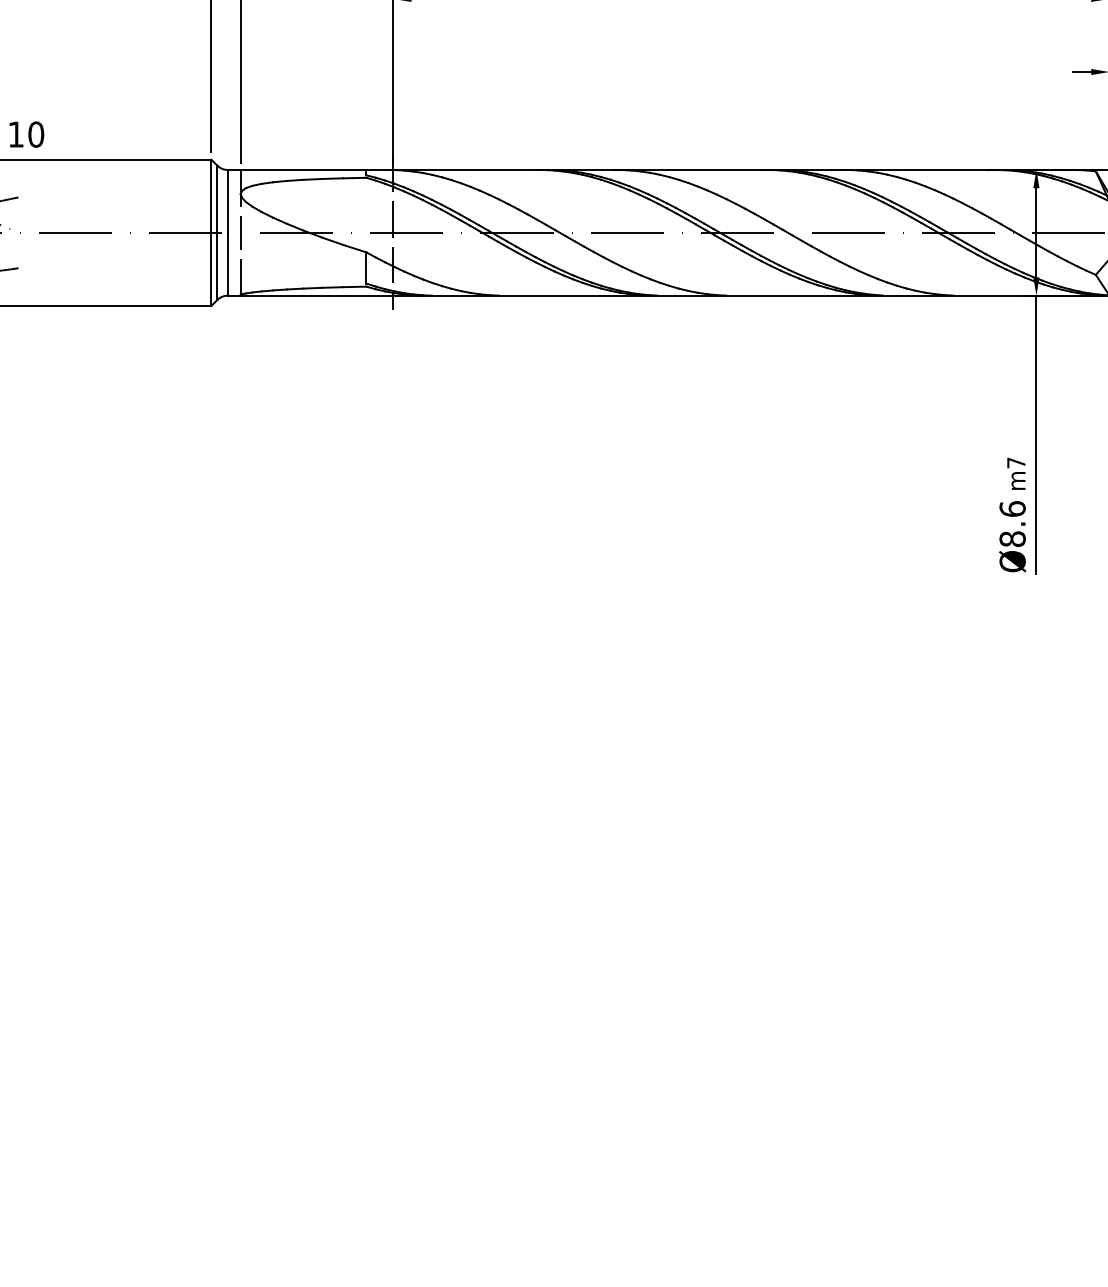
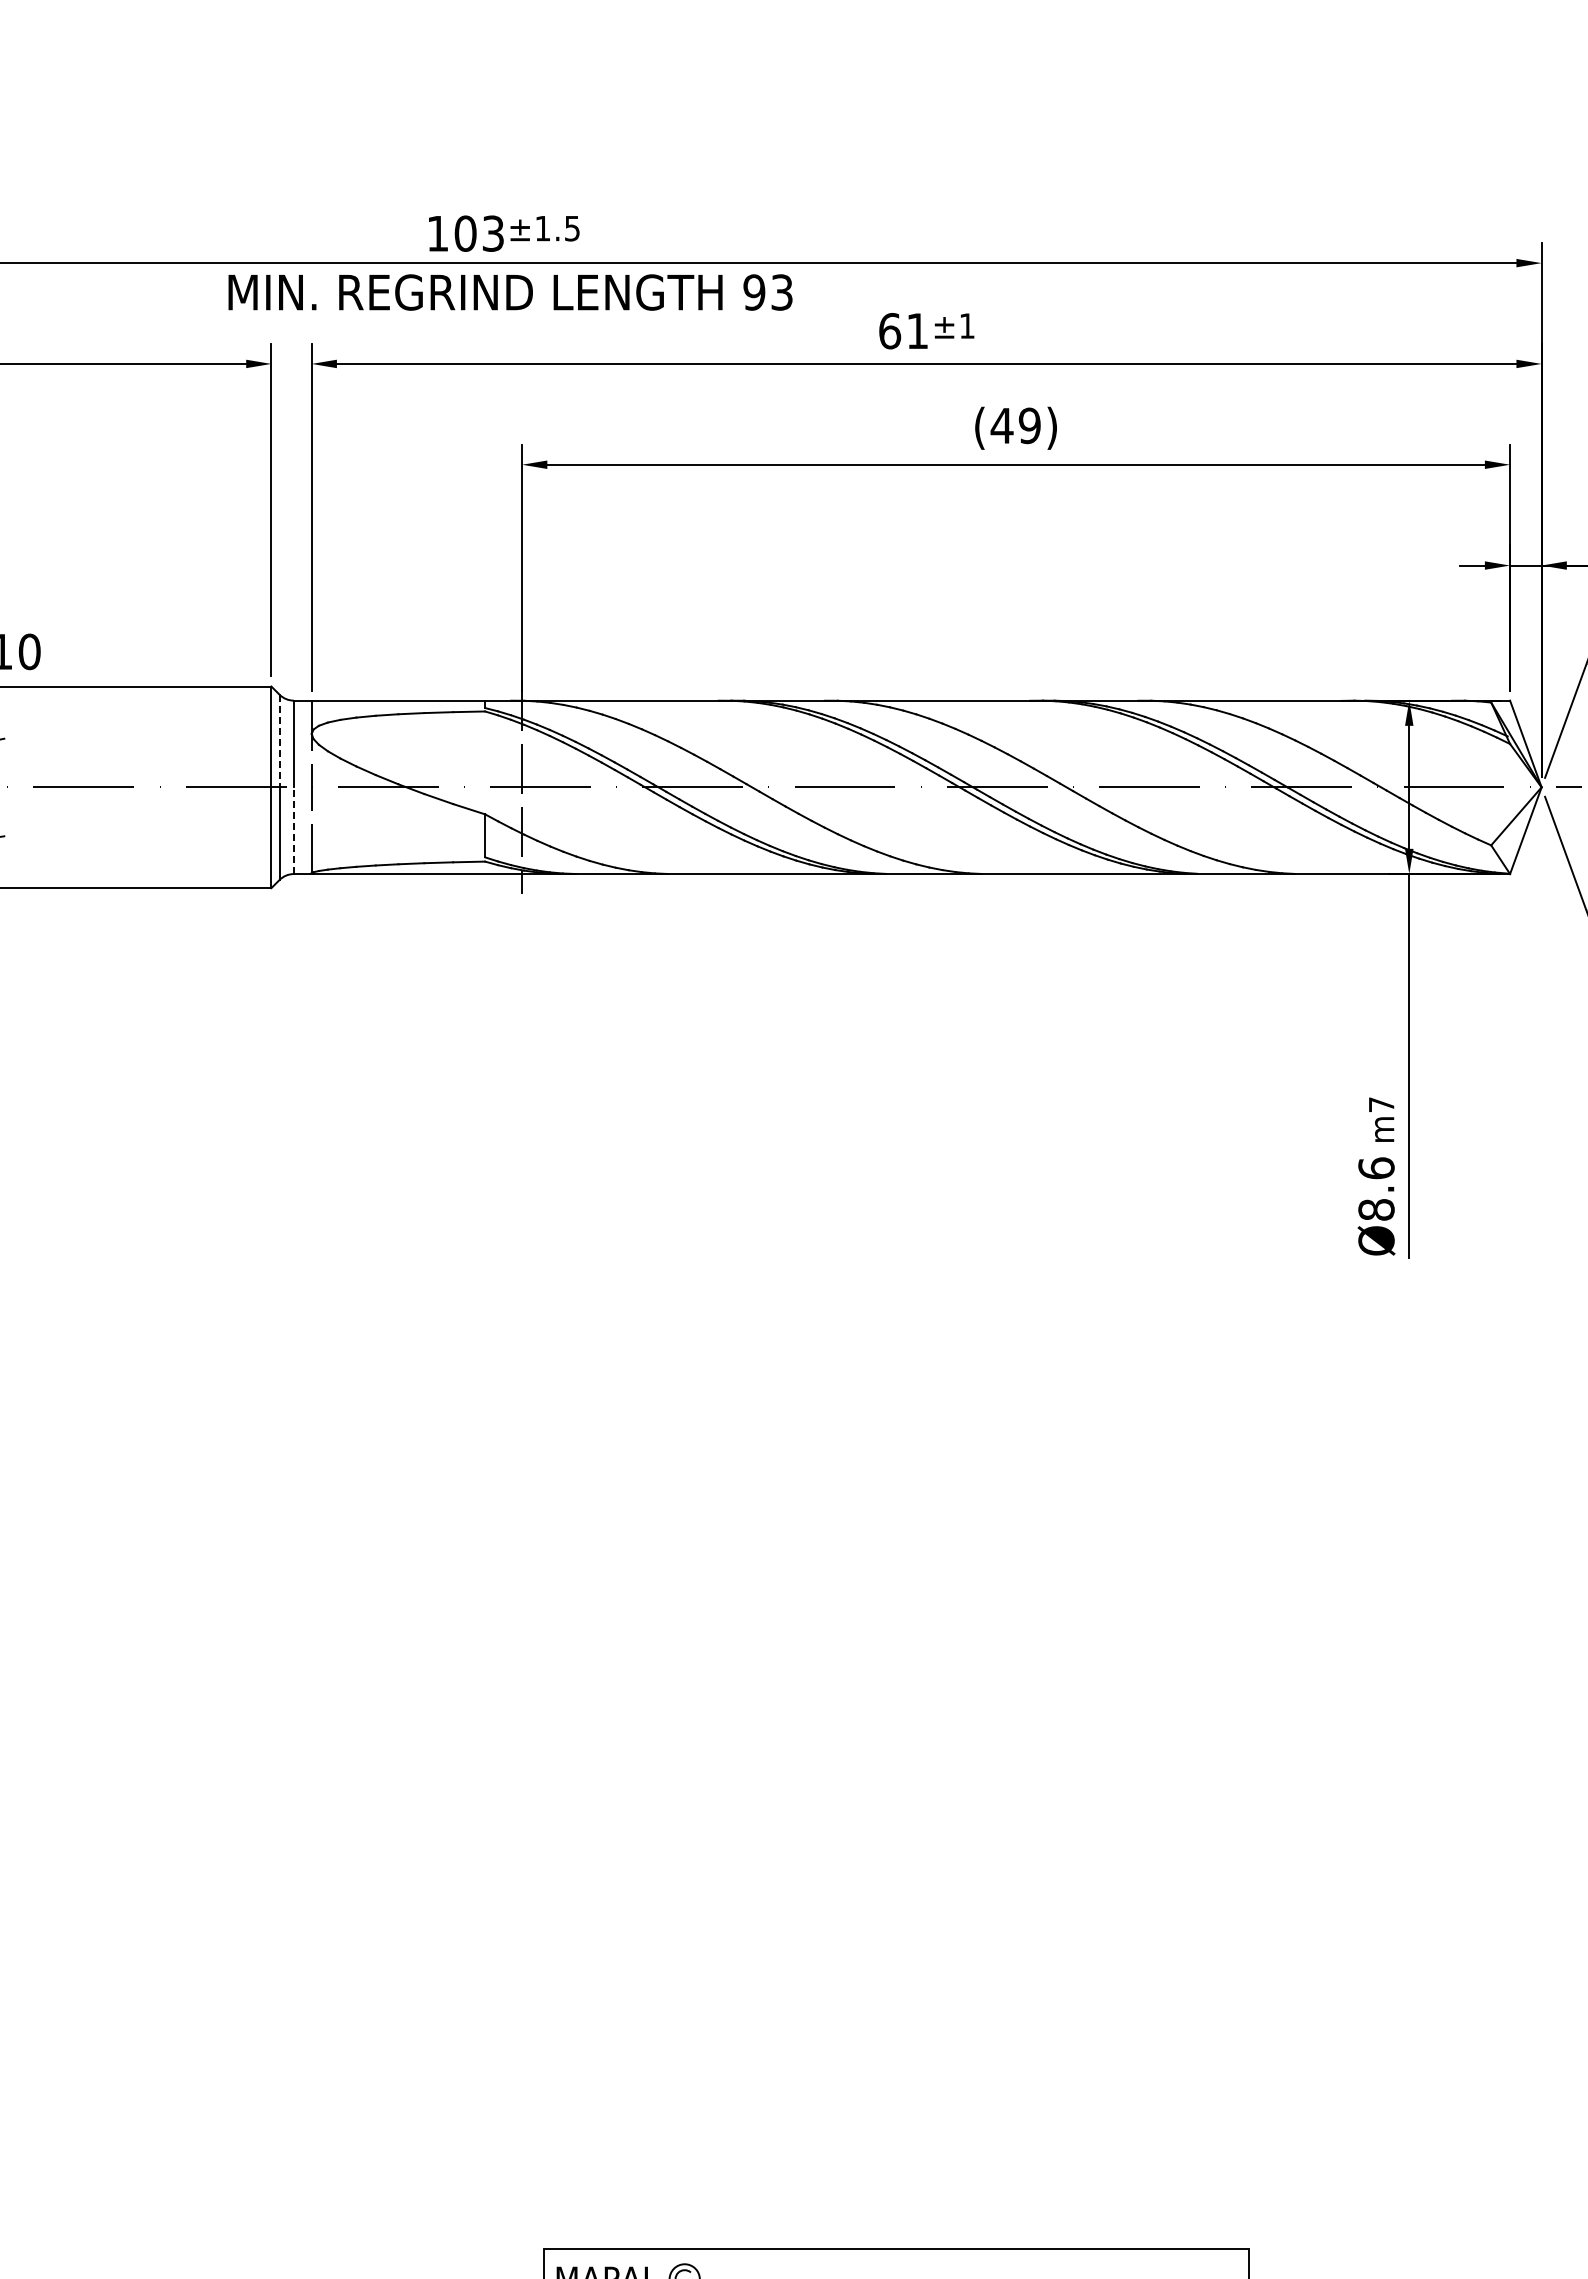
line: (217, 199) -> (279, 741), solid -> dashed
line: (227, 264) -> (293, 830), solid -> dashed

